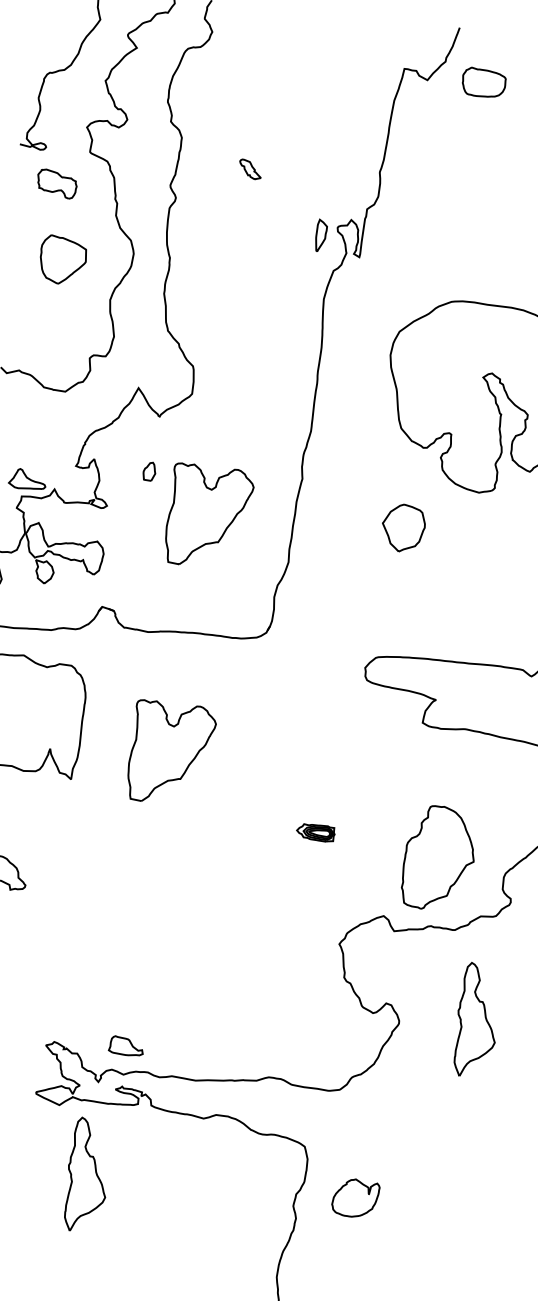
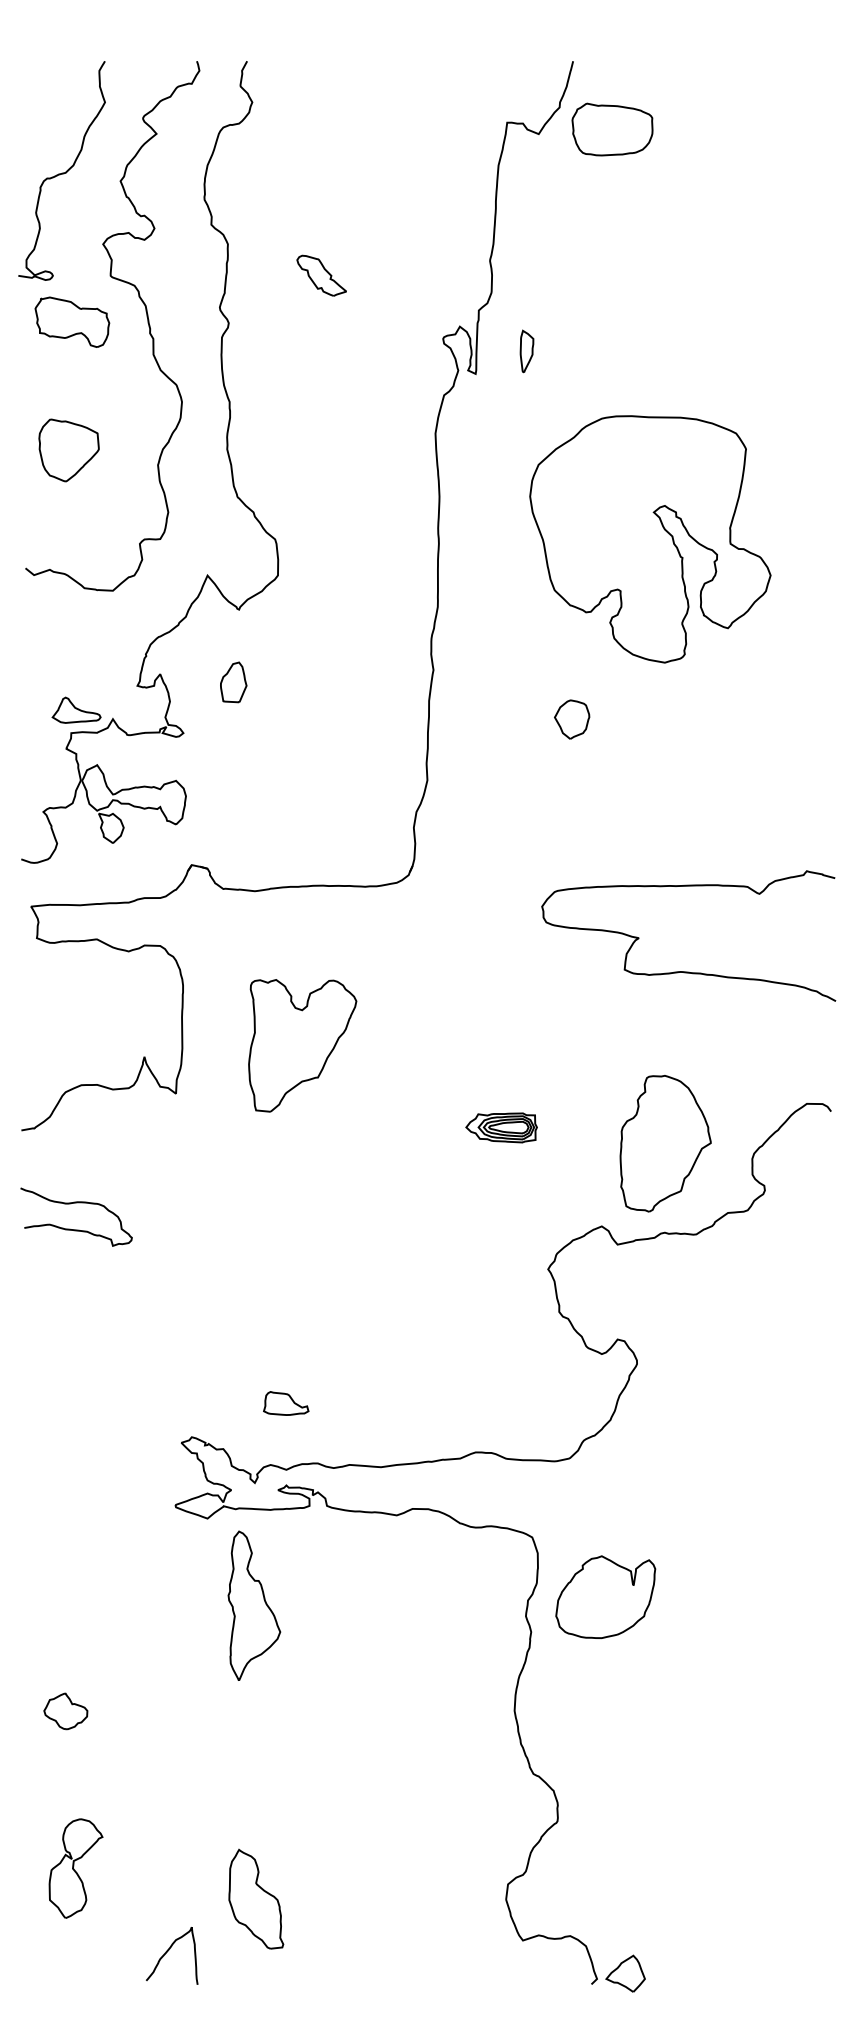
part: (483, 82) -> (612, 129), size x1.43
part: (250, 169) -> (321, 275), size x1.67
part: (57, 183) -> (72, 321), size x1.43
part: (320, 235) -> (526, 351), moved
part: (62, 260) -> (68, 450), moved
part: (149, 471) -> (233, 682), size x1.67
part: (209, 516) -> (317, 732), removed
part: (404, 528) -> (572, 719), size x0.62
part: (315, 832) -> (501, 1127), size x1.43
part: (477, 1020) -> (738, 1348), removed
part: (126, 1046) -> (286, 1403), moved
part: (355, 1197) -> (605, 1596), size x1.67

